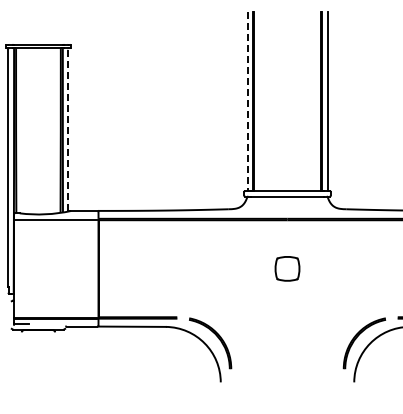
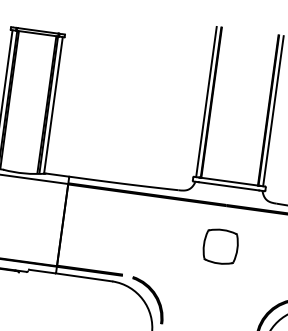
line: (247, 101) -> (206, 102), dashed -> solid
line: (68, 129) -> (53, 105), dashed -> solid
part: (287, 268) -> (220, 246), size x1.67

